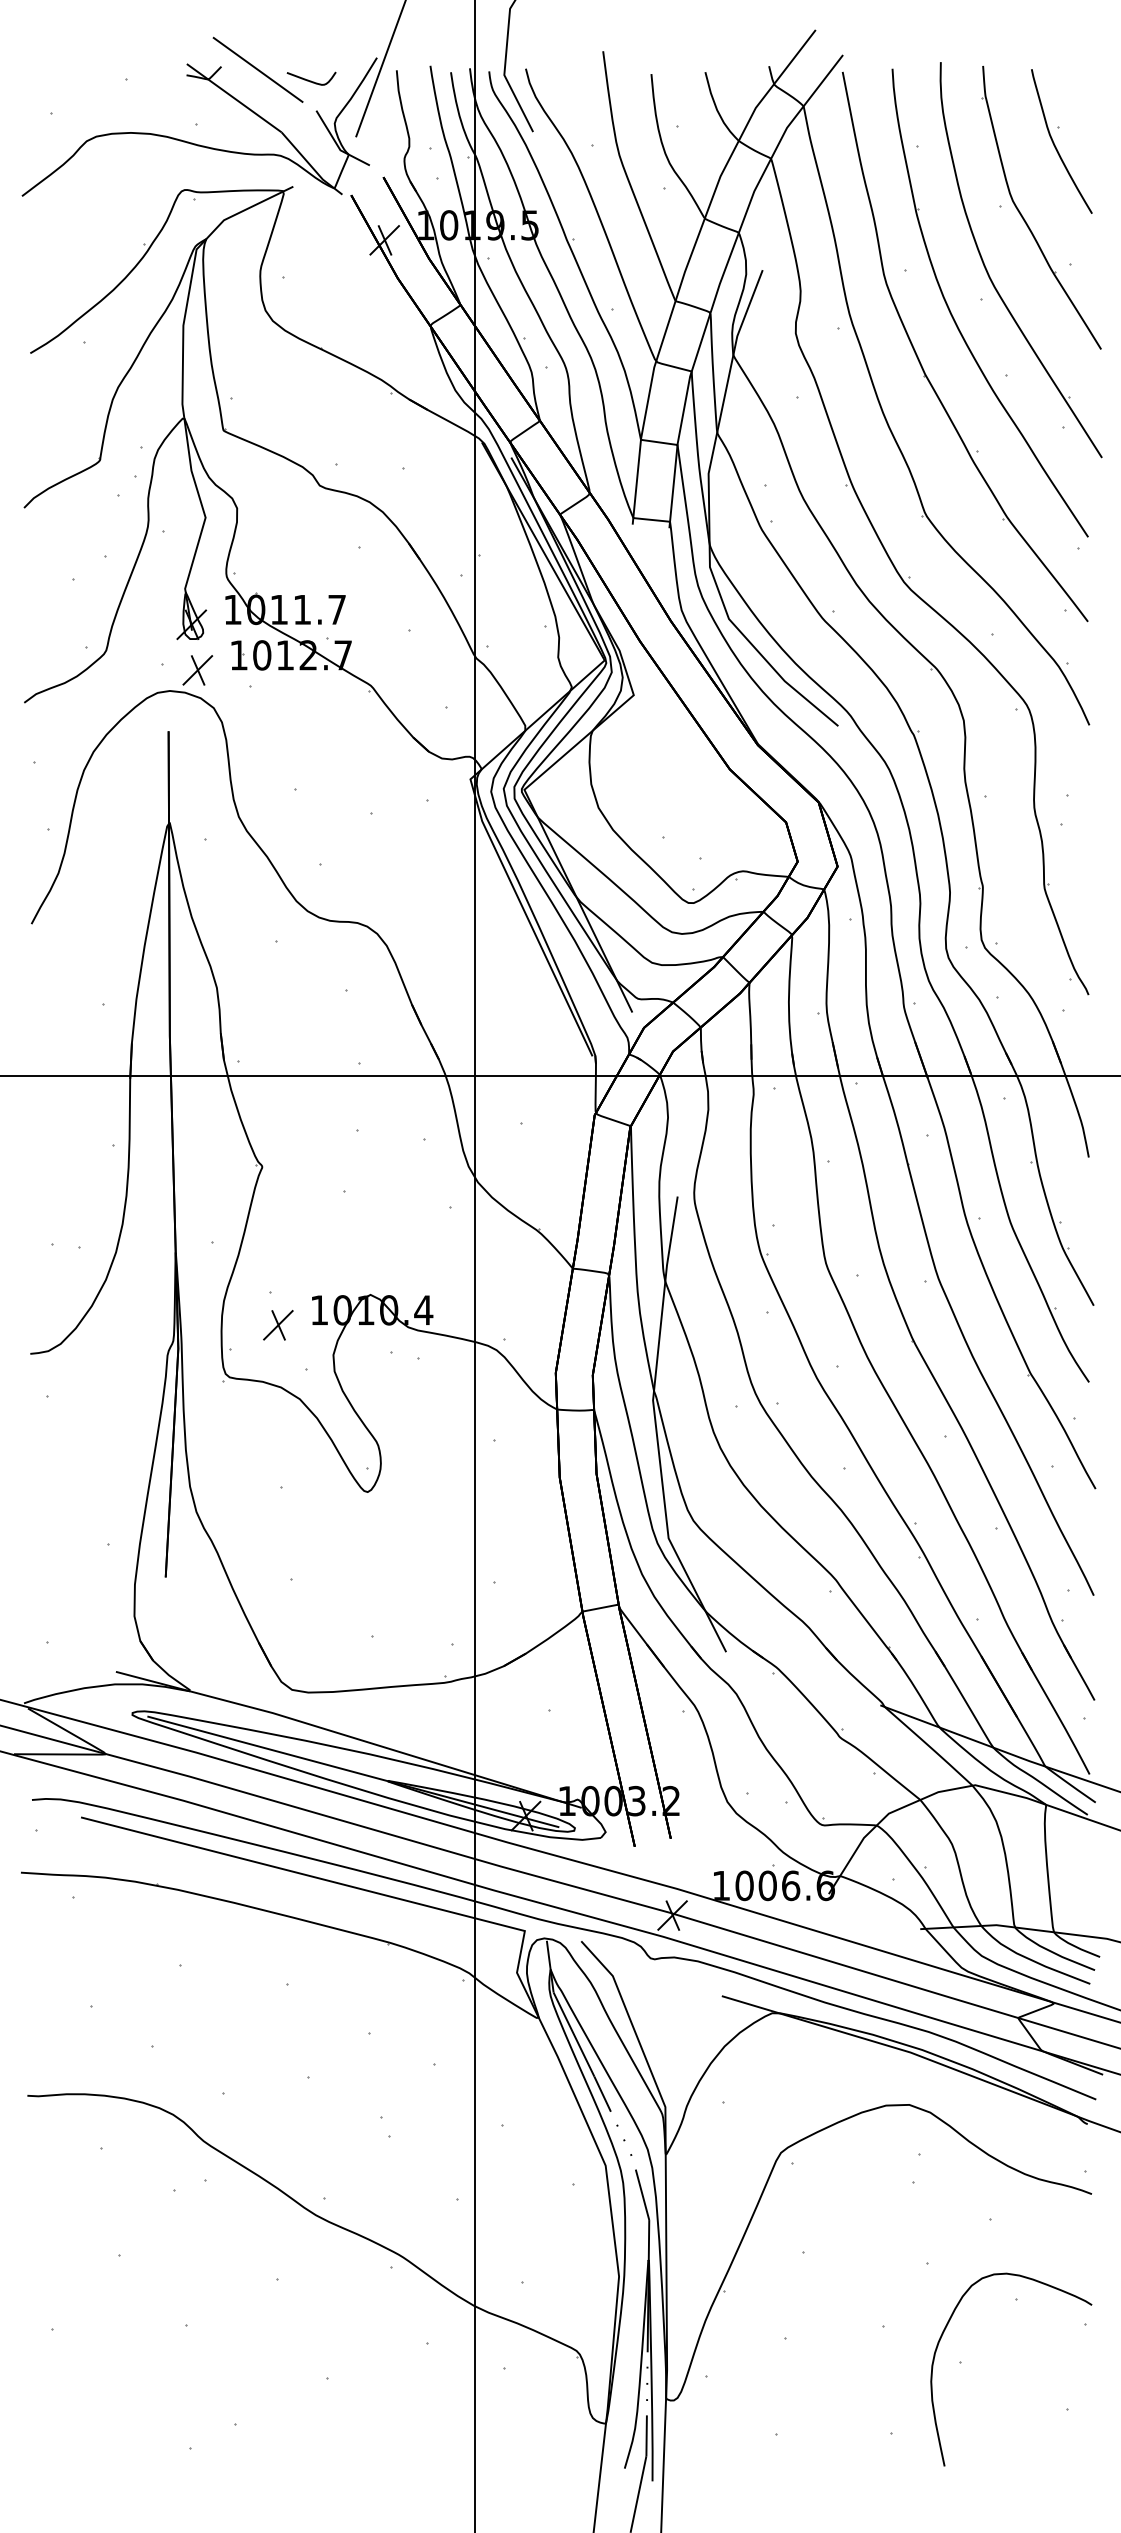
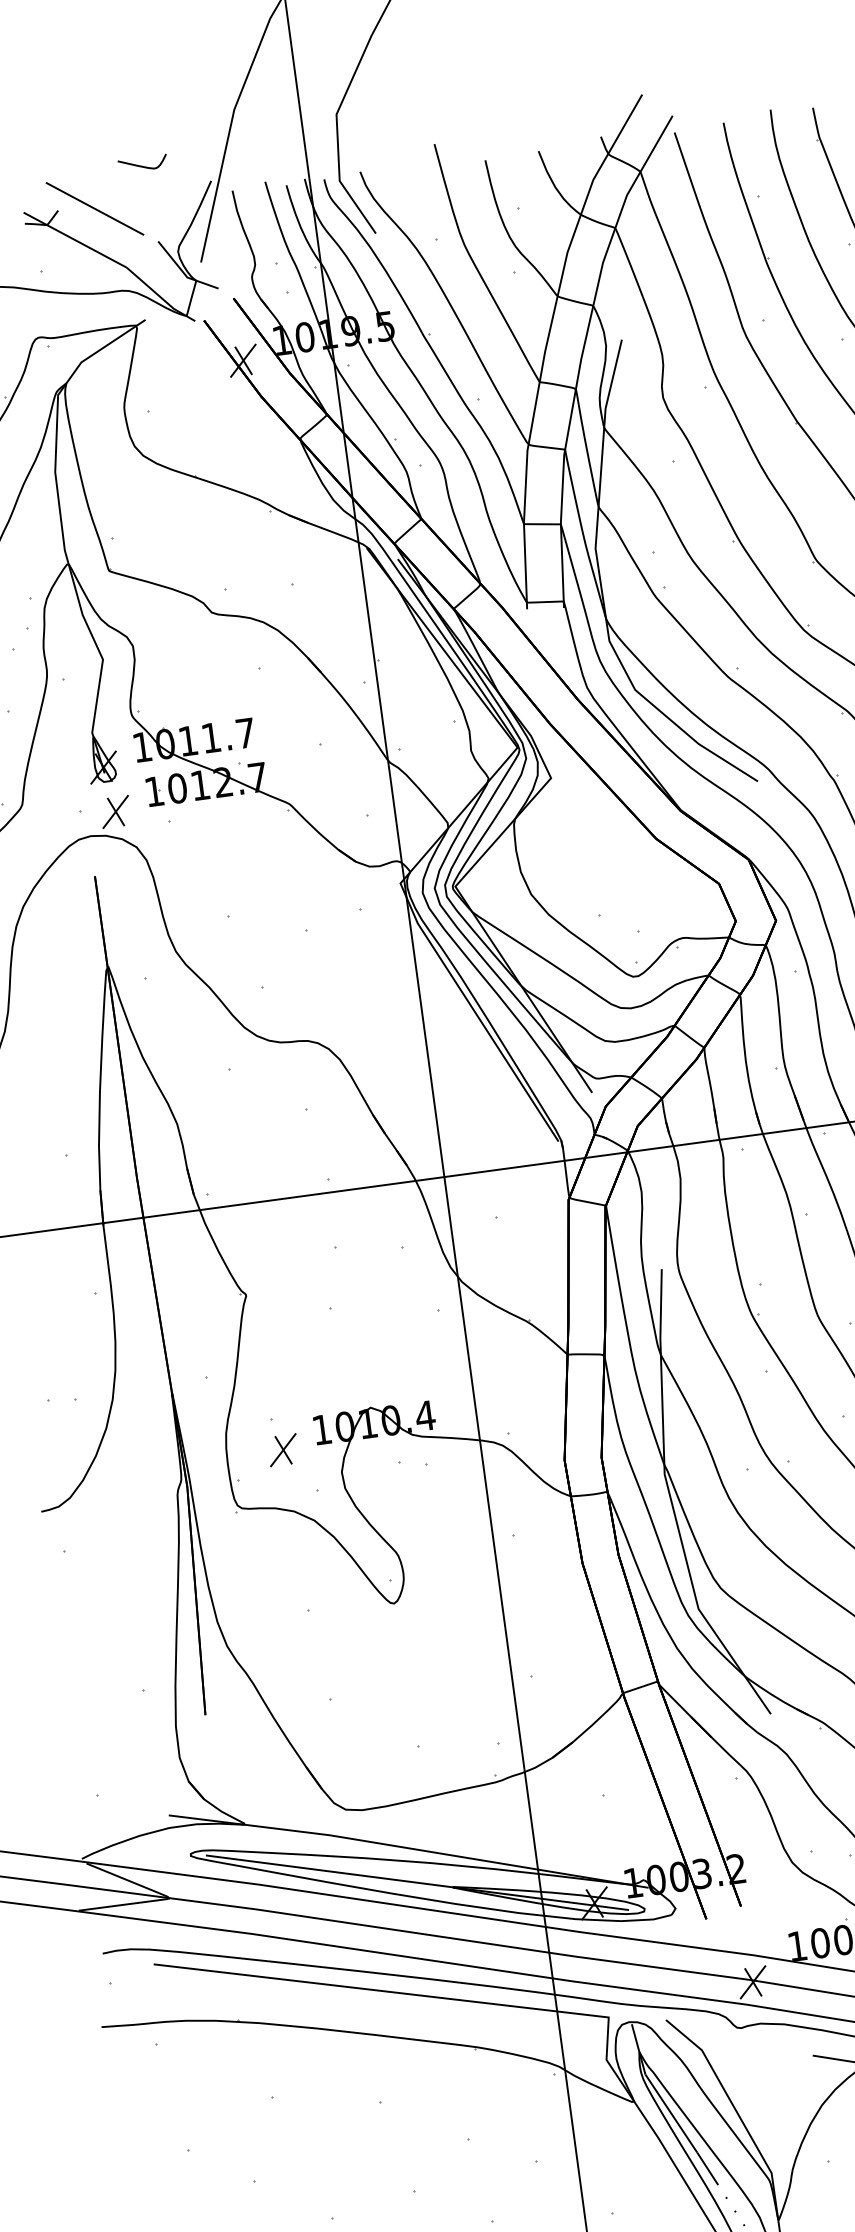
curve: (311, 80) -> (143, 165), moved

